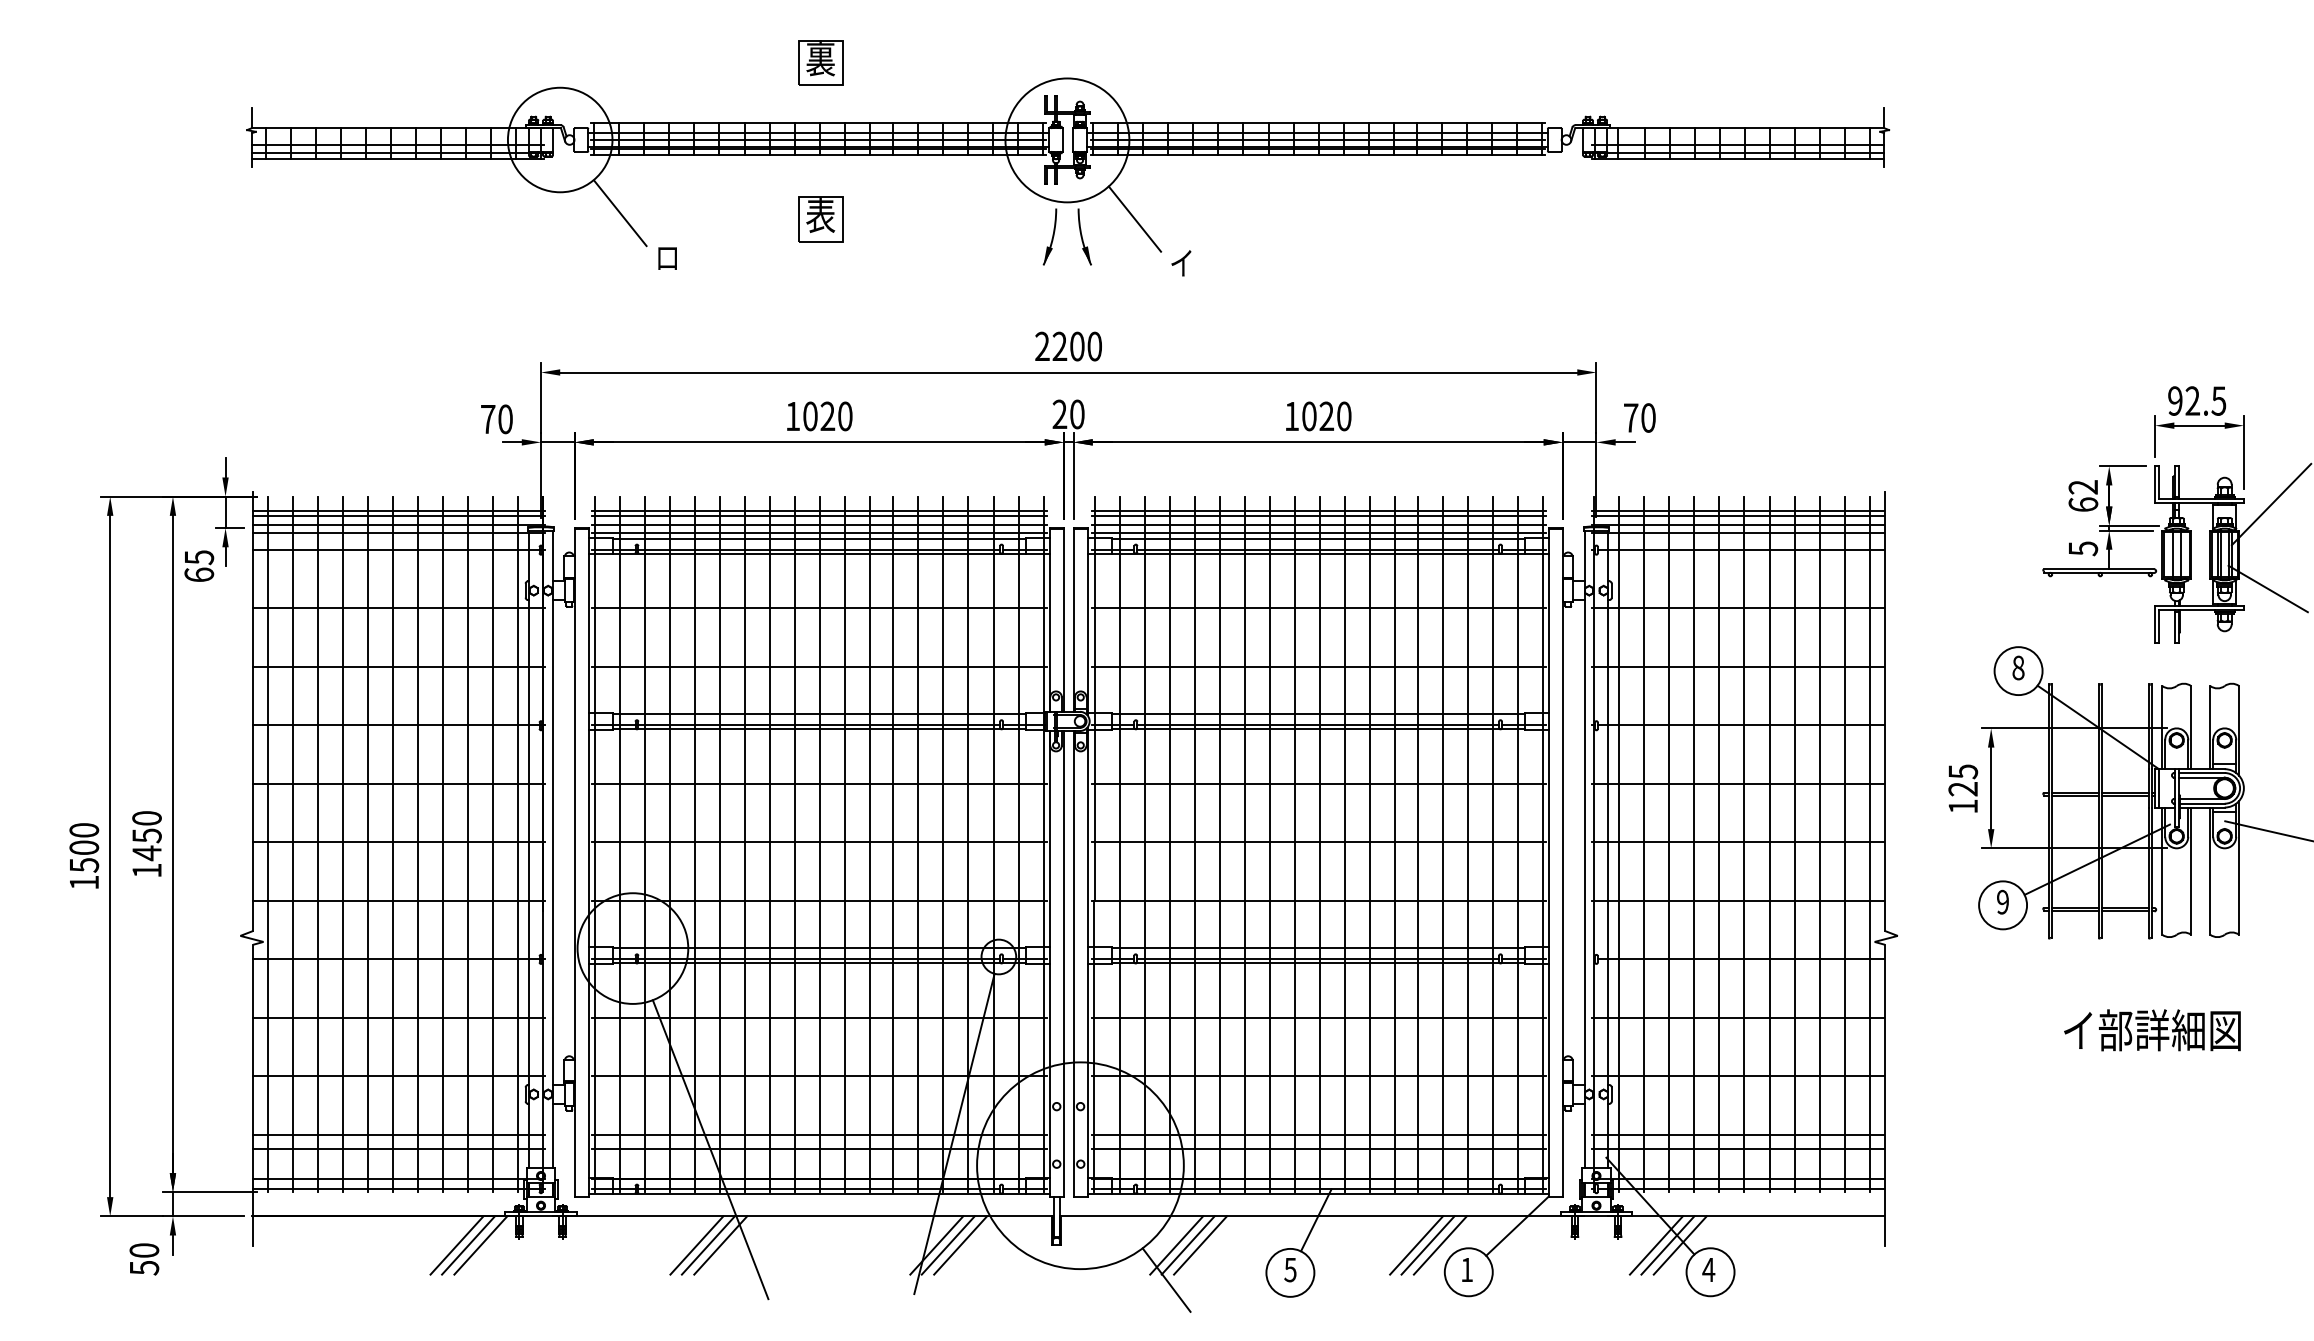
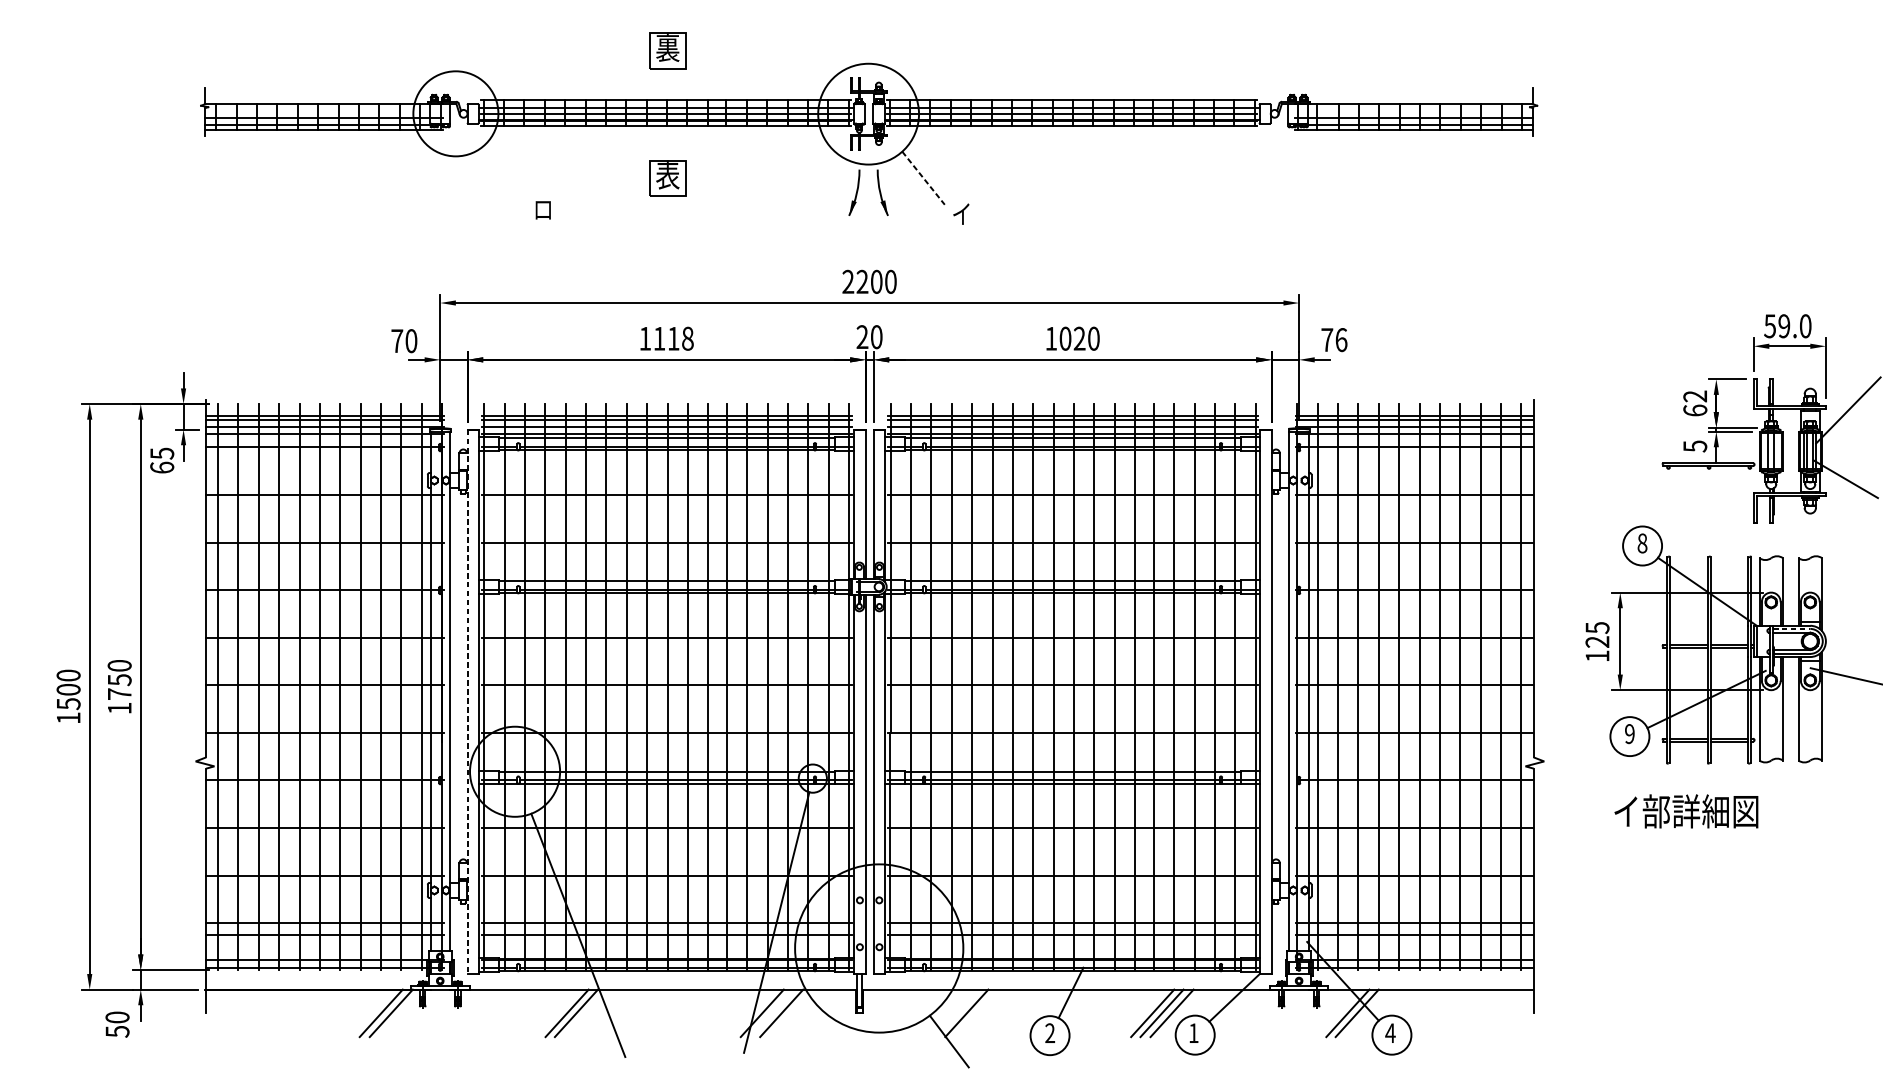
line: (620, 213) -> (504, 173), removed
line: (1134, 219) -> (923, 178), solid -> dashed
text: (2196, 400) -> (1787, 325), 92.5 -> 59.0
text: (827, 416) -> (673, 338), 1020 -> 1118
text: (1648, 417) -> (1341, 339), 70 -> 76
line: (2202, 773) -> (1792, 629), solid -> dashed
text: (146, 853) -> (119, 694), 1450 -> 1750
line: (574, 862) -> (467, 701), solid -> dashed
text: (2152, 1030) -> (1686, 811), moved
line: (456, 1245) -> (371, 1013), removed
line: (720, 1245) -> (586, 1013), removed
line: (947, 1245) -> (771, 1013), removed
line: (1176, 1245) -> (957, 1013), removed
line: (1200, 1245) -> (976, 1013), removed
line: (1679, 1245) -> (1366, 1013), removed
text: (1290, 1269) -> (1050, 1032), 5 -> 2

